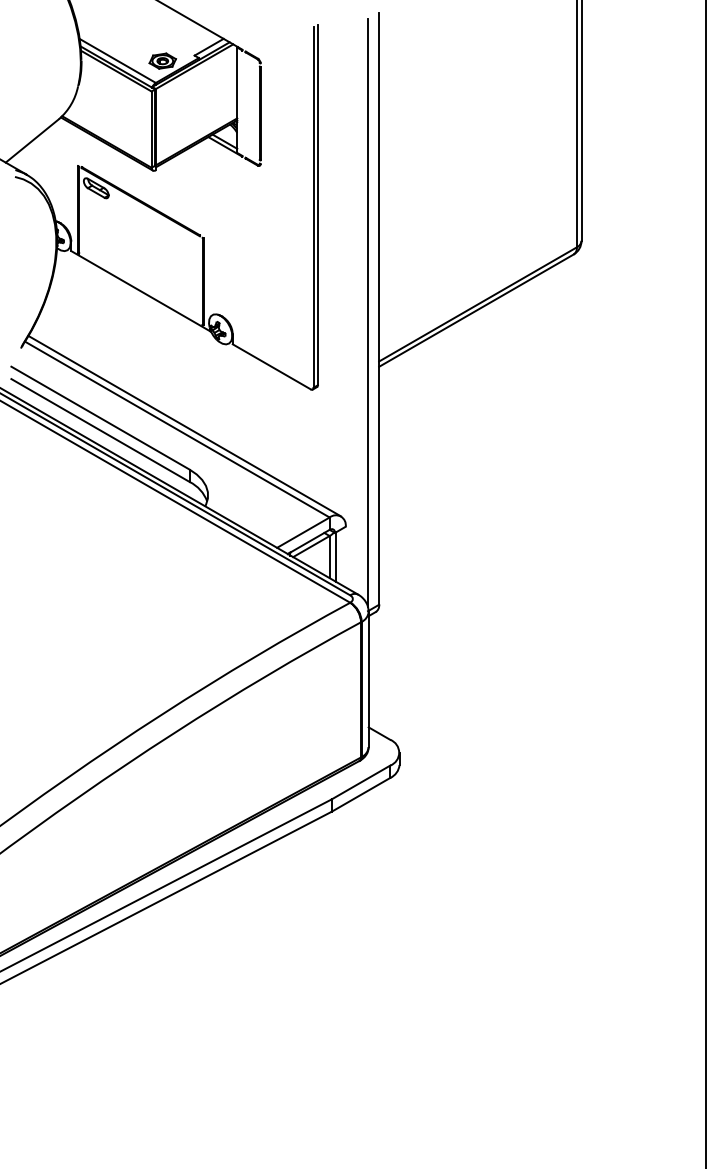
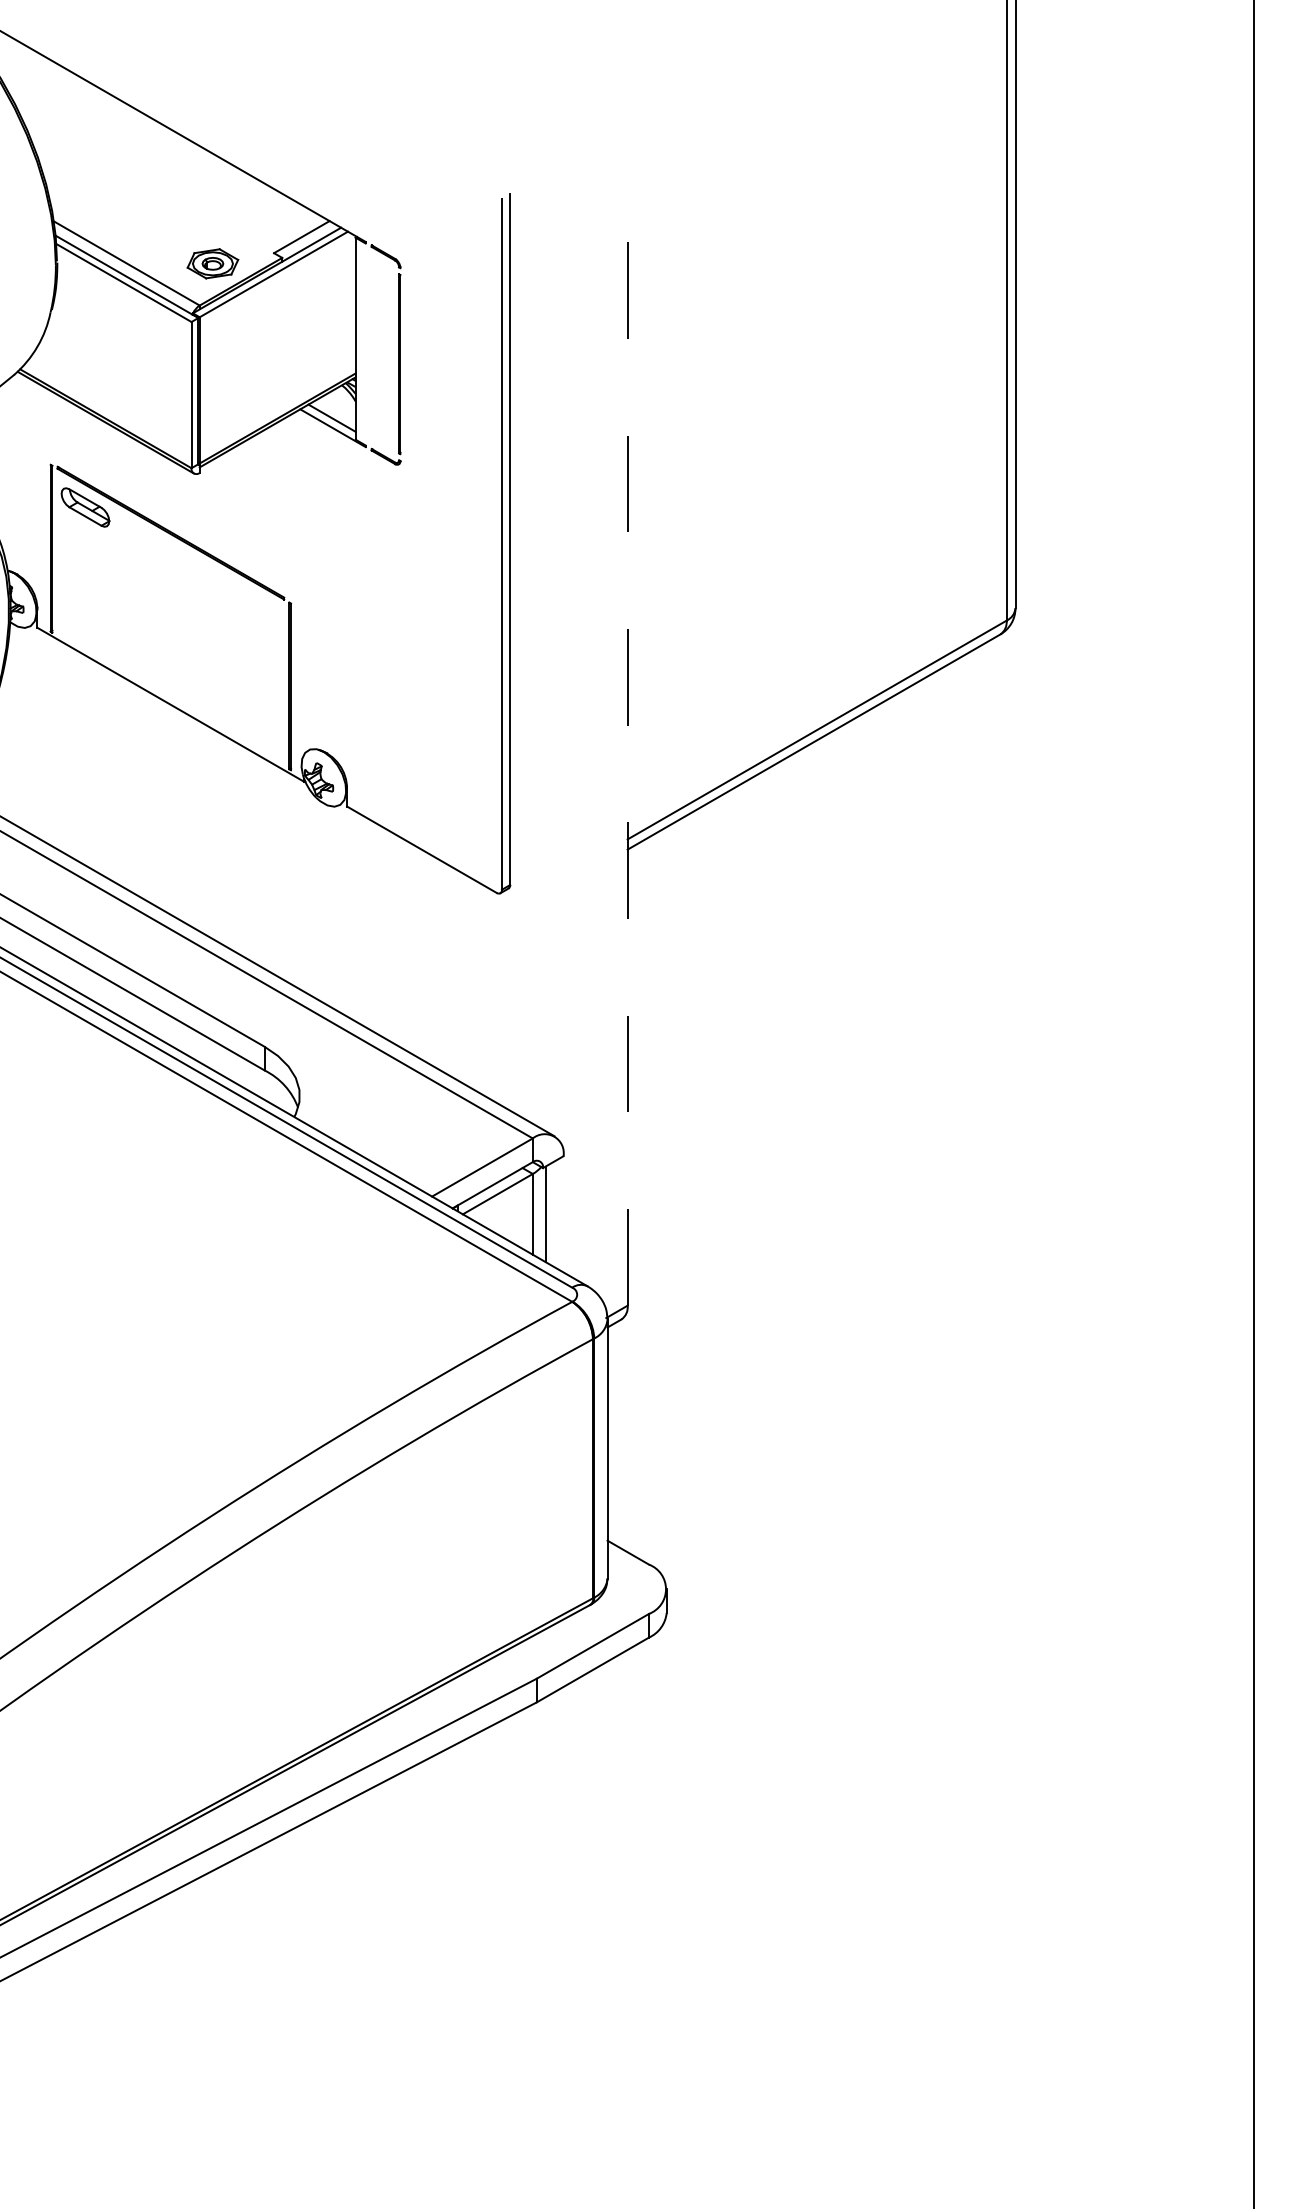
line: (379, 308) -> (628, 737), solid -> dashed
line: (368, 313) -> (607, 747), removed

